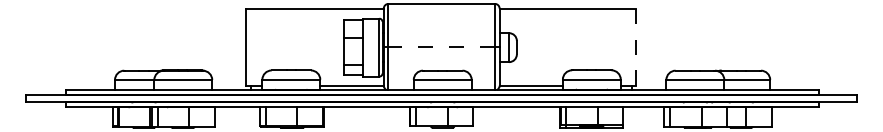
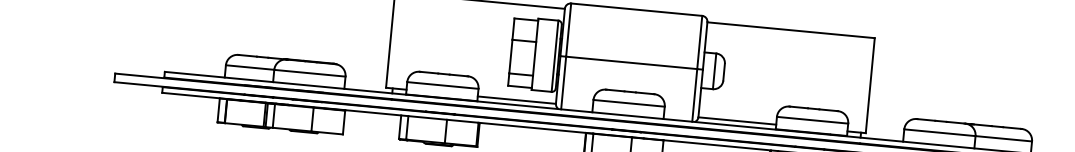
line: (441, 47) -> (631, 63), dashed -> solid
line: (635, 47) -> (870, 85), dashed -> solid

